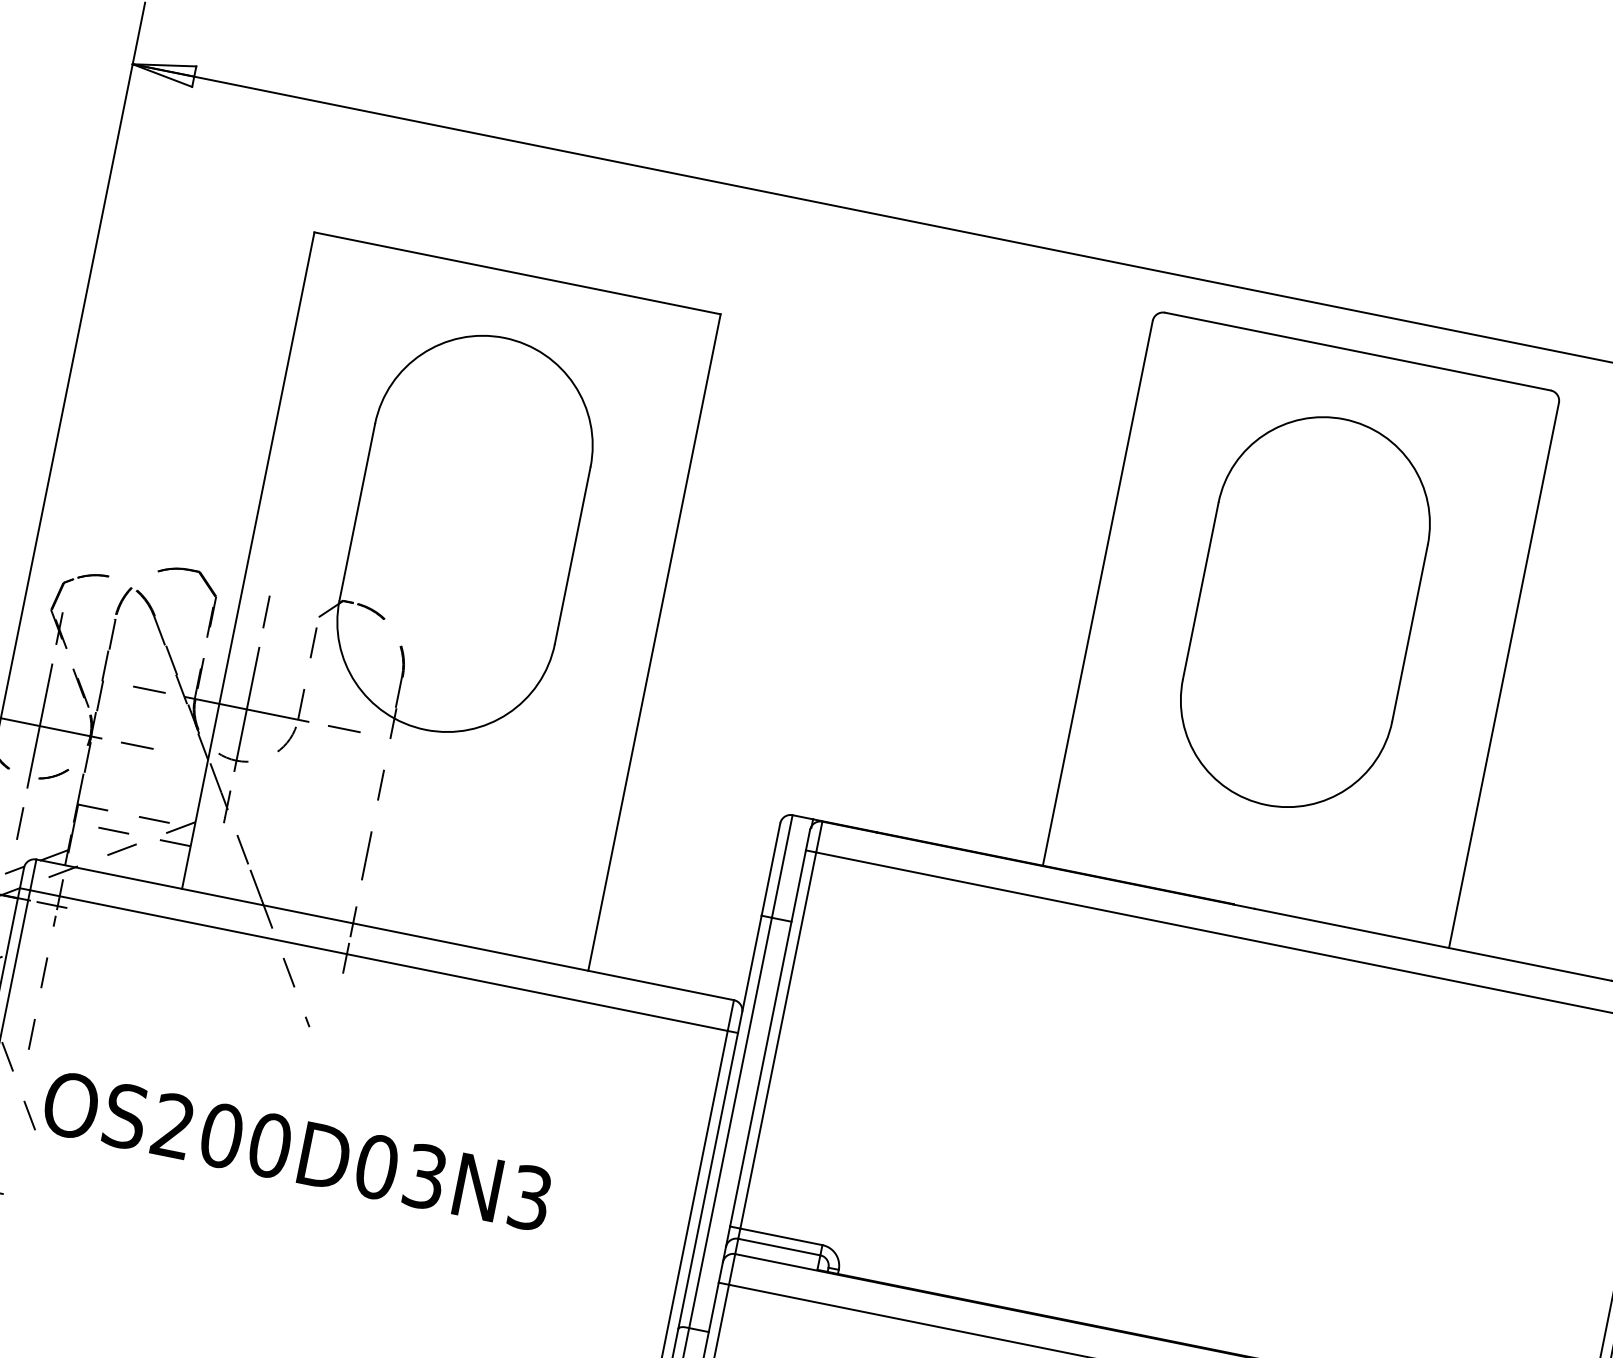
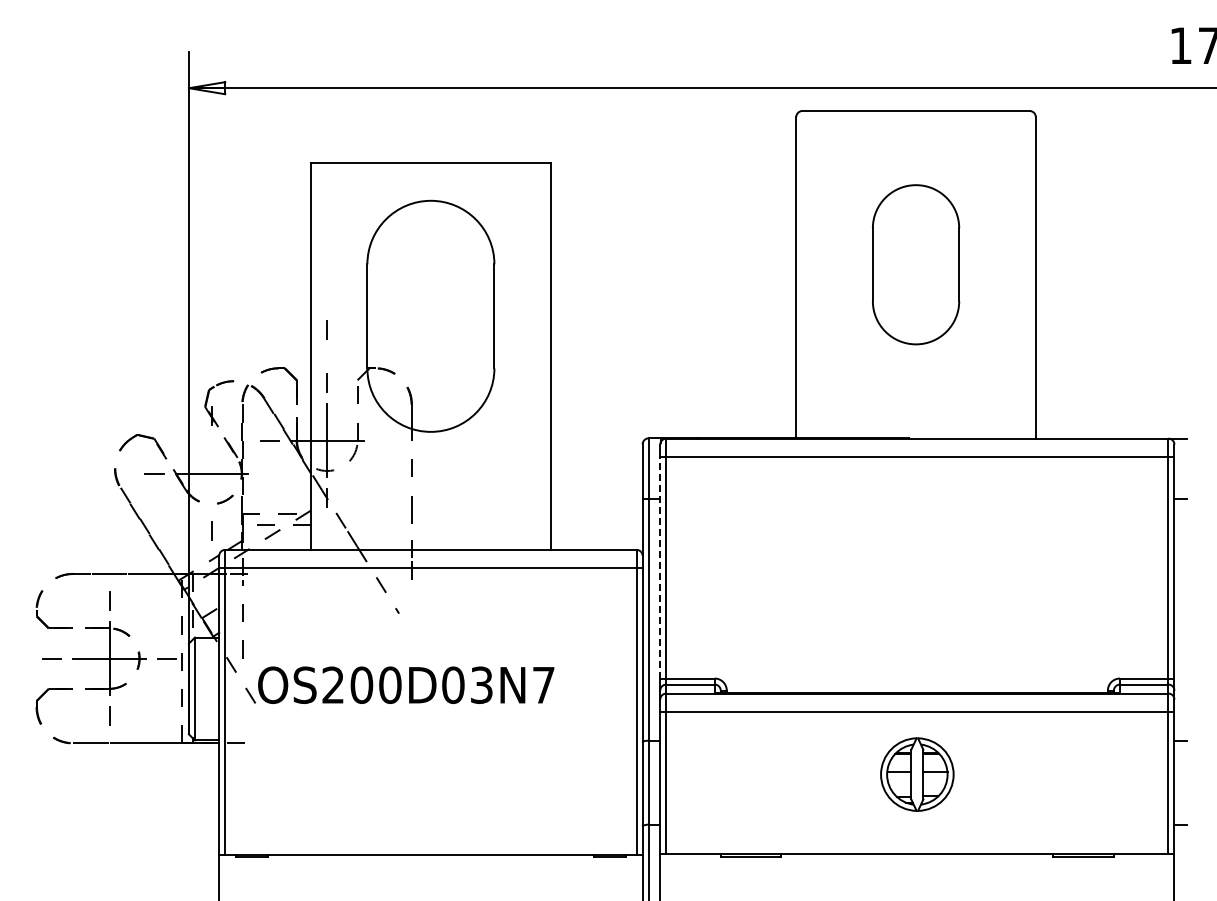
line: (283, 520) -> (326, 329), added
part: (1304, 611) -> (915, 264), size x0.7
line: (39, 725) -> (211, 473), removed
line: (343, 728) -> (384, 440), removed
line: (135, 744) -> (268, 473), removed
line: (768, 1038) -> (660, 567), solid -> dashed
text: (530, 1196) -> (543, 684), OS200D03N3 -> OS200D03N7

